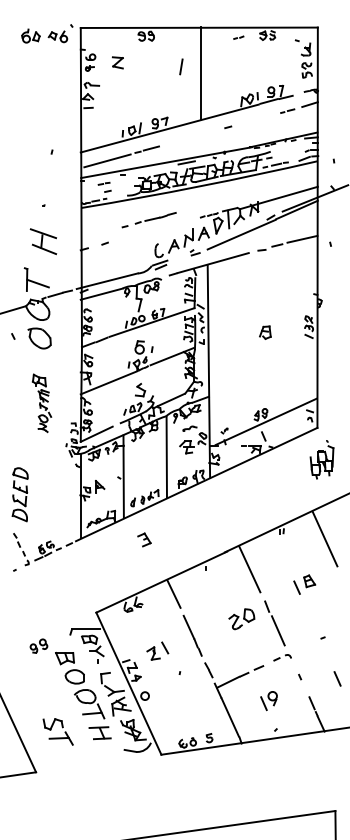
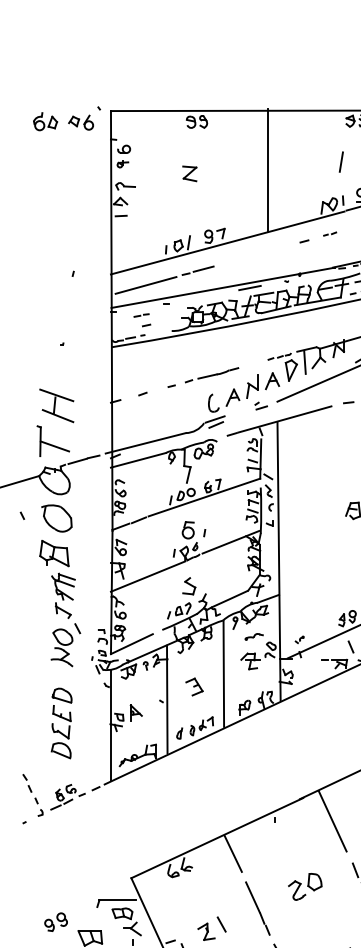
part: (238, 37) -> (329, 233), moved
part: (117, 62) -> (189, 173), moved
line: (181, 66) -> (341, 161), moved
part: (148, 220) -> (202, 378), moved
part: (42, 241) -> (55, 405), moved
part: (41, 403) -> (59, 603), size x1.67
part: (19, 494) -> (60, 723), moved
part: (144, 539) -> (194, 686), moved
part: (241, 619) -> (304, 887), moved

